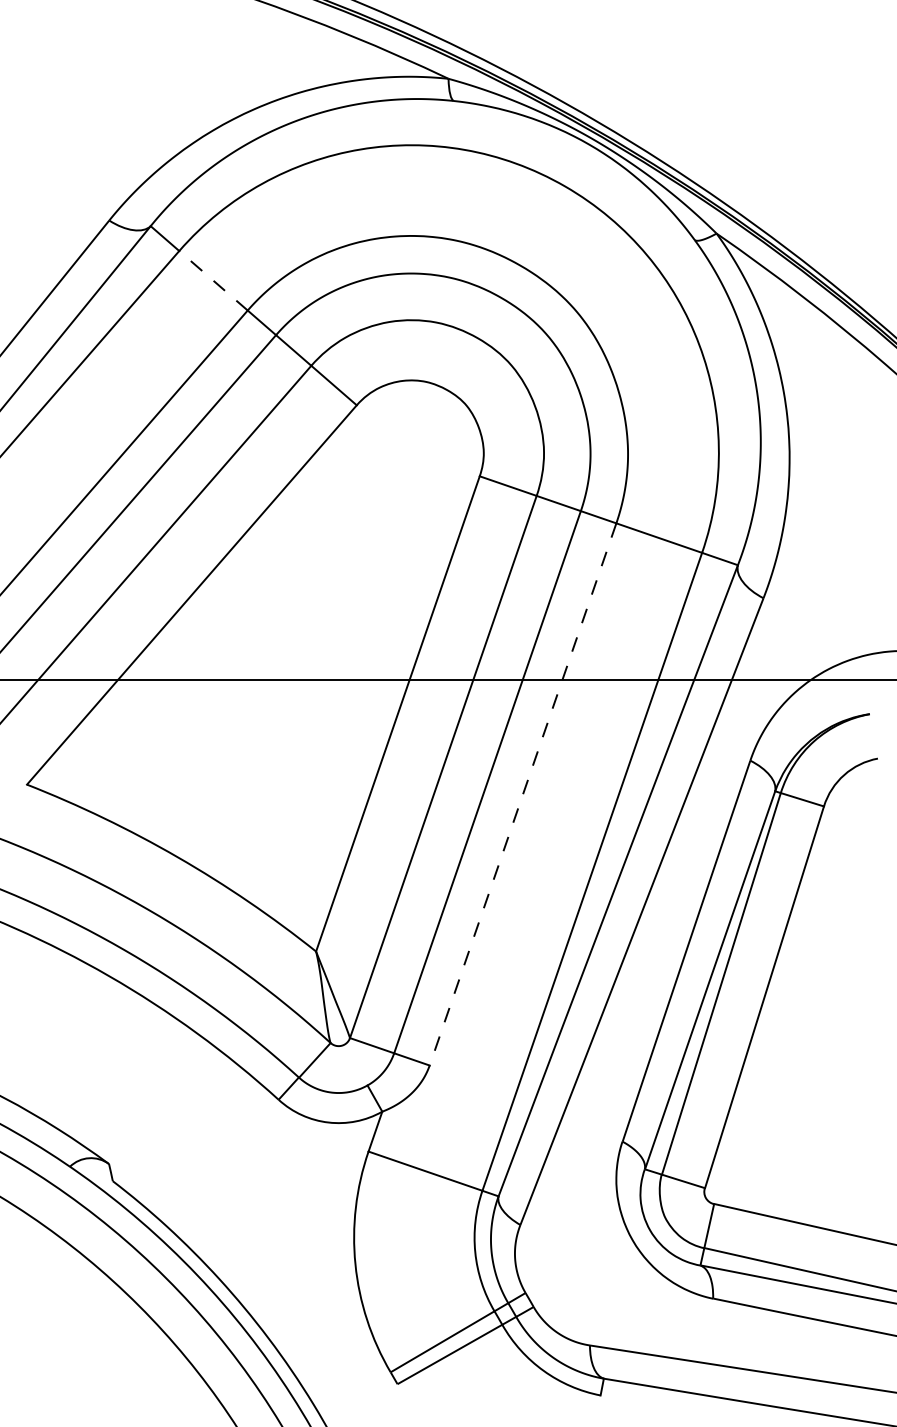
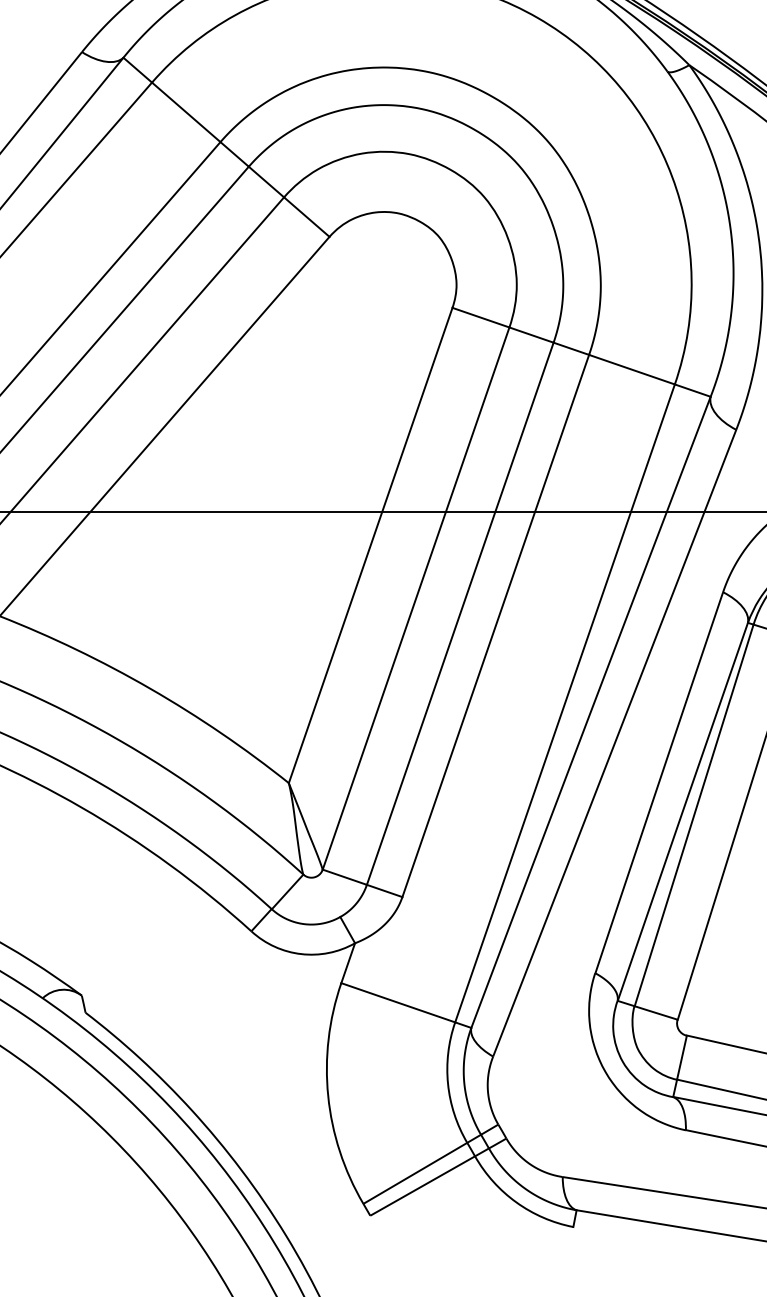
line: (213, 280) -> (186, 112), dashed -> solid
line: (523, 794) -> (496, 626), dashed -> solid

